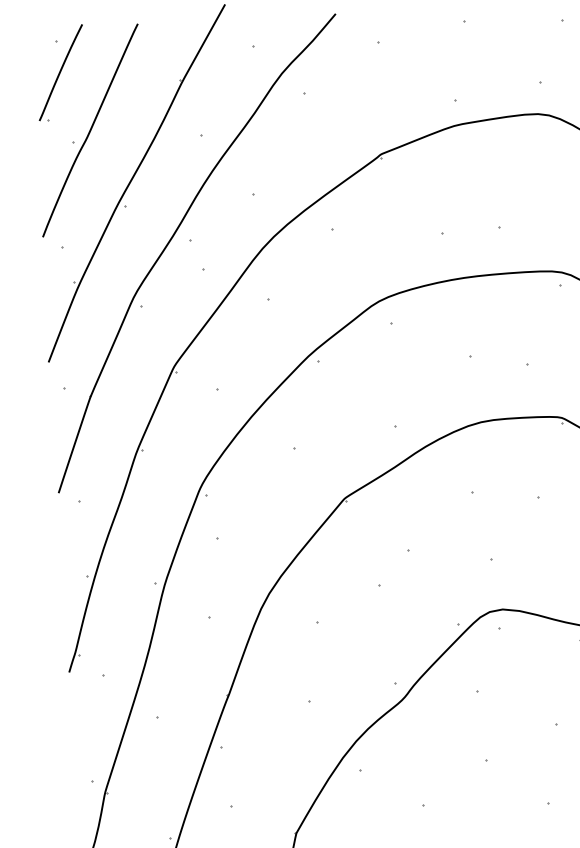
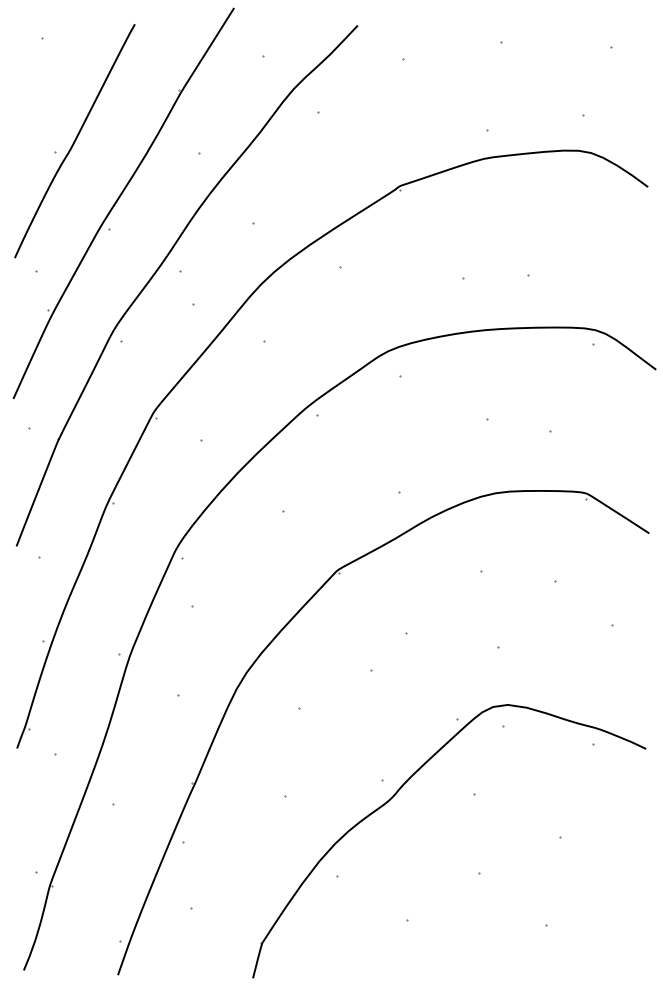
part: (60, 72) -> (44, 74), removed

